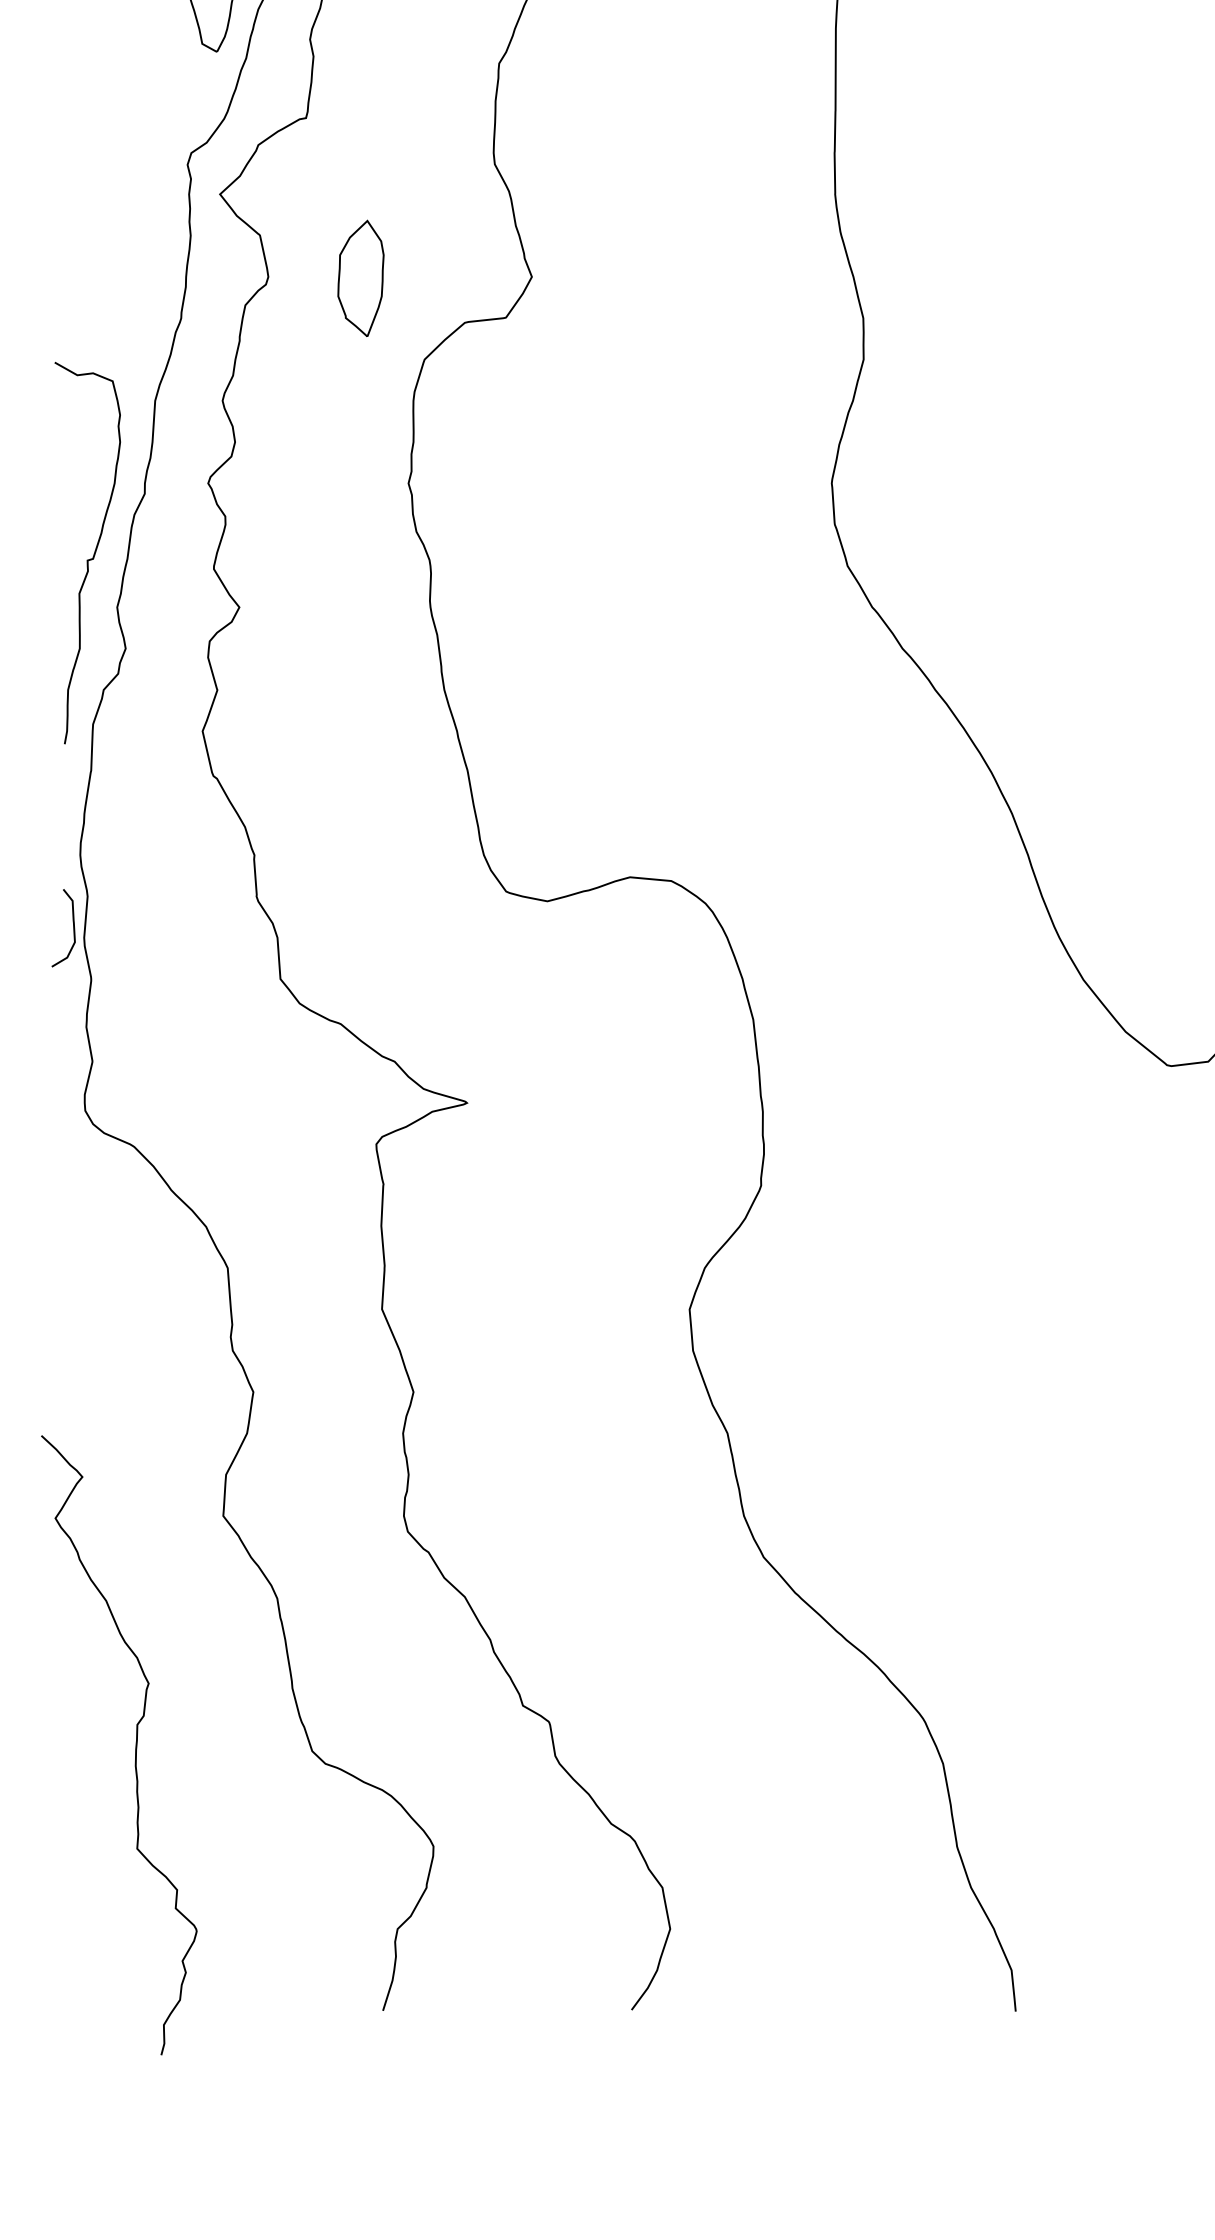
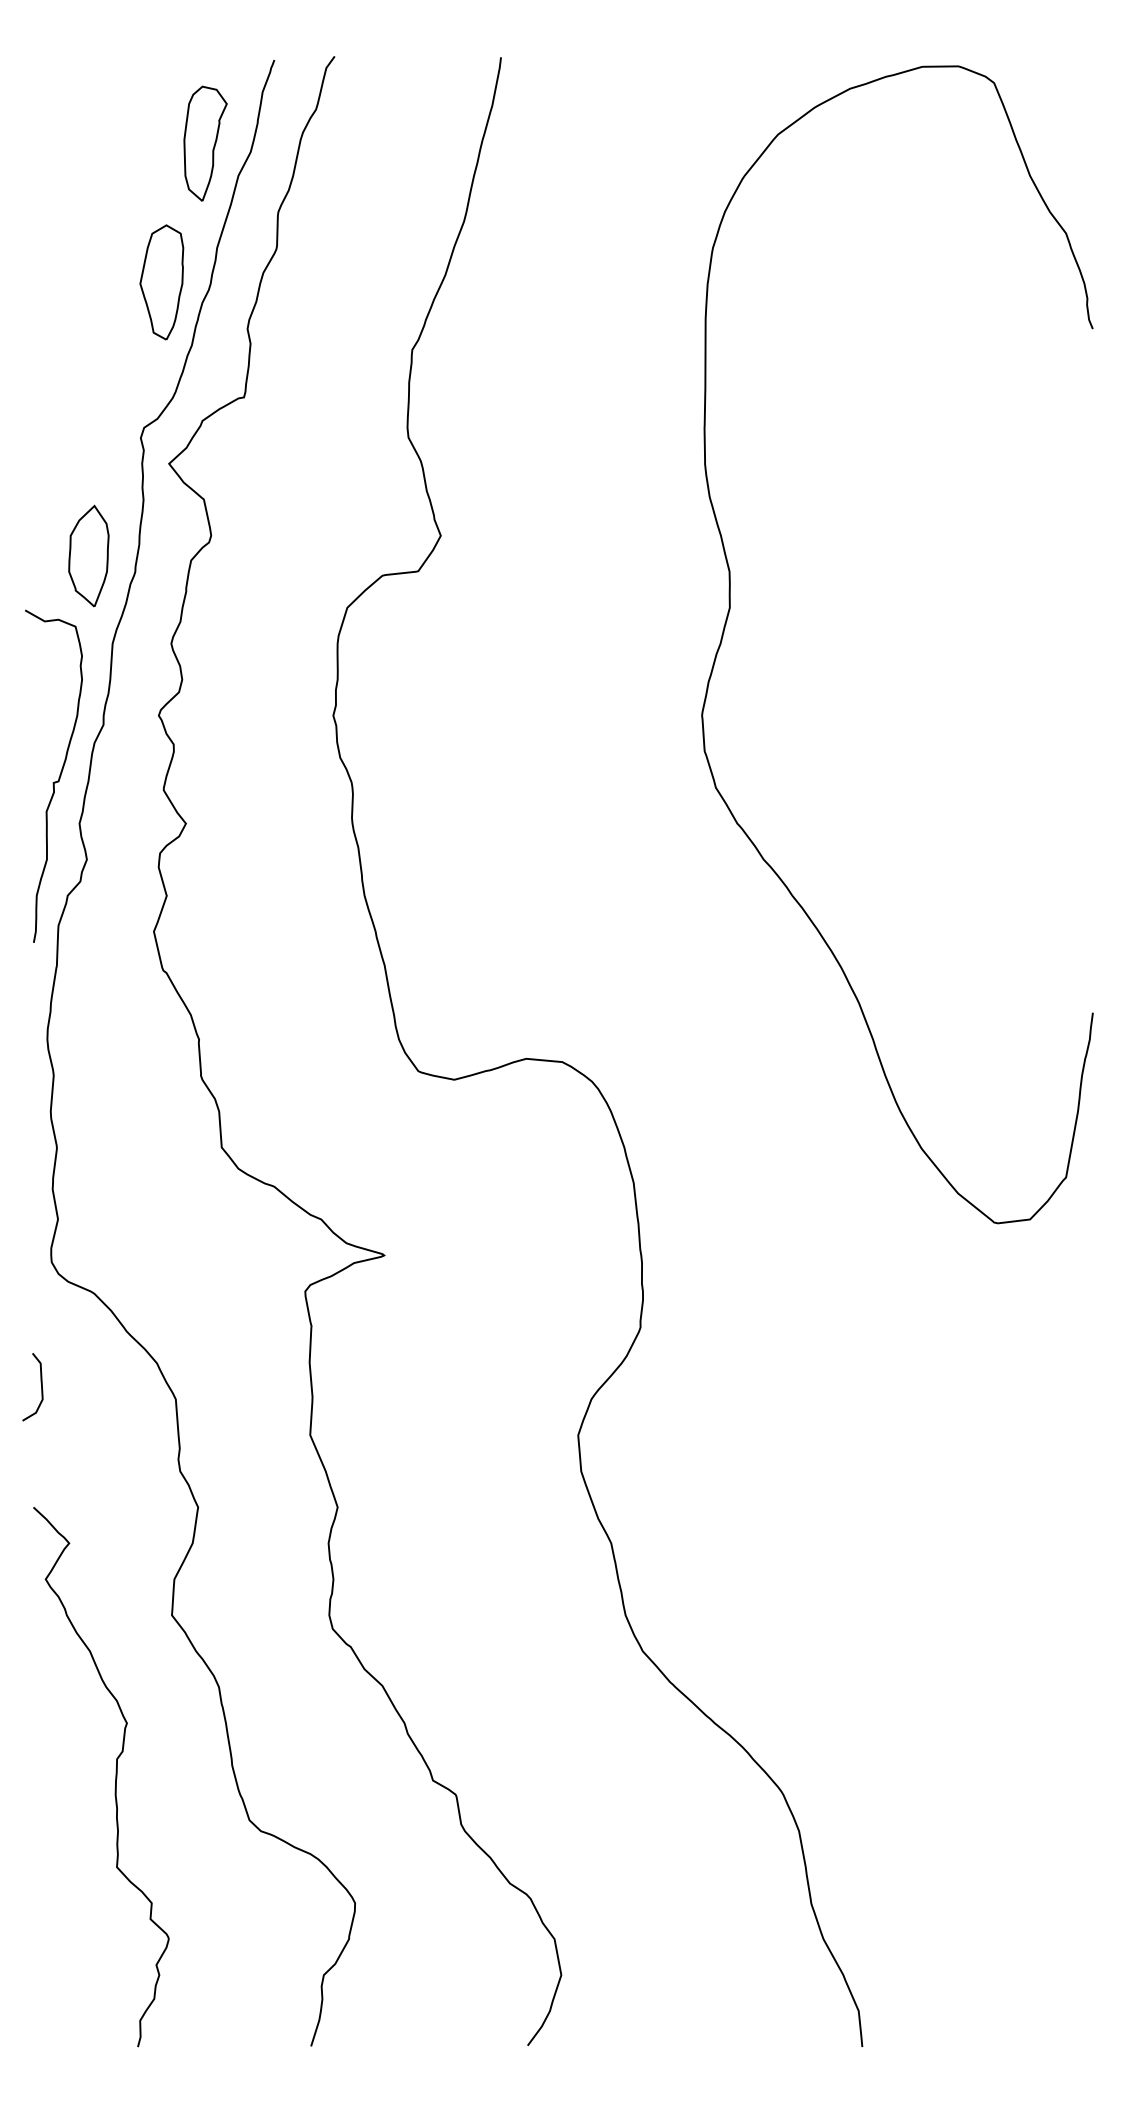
part: (360, 277) -> (88, 555), moved
curve: (72, 923) -> (40, 1383), moved
curve: (135, 1745) -> (115, 1777), moved

